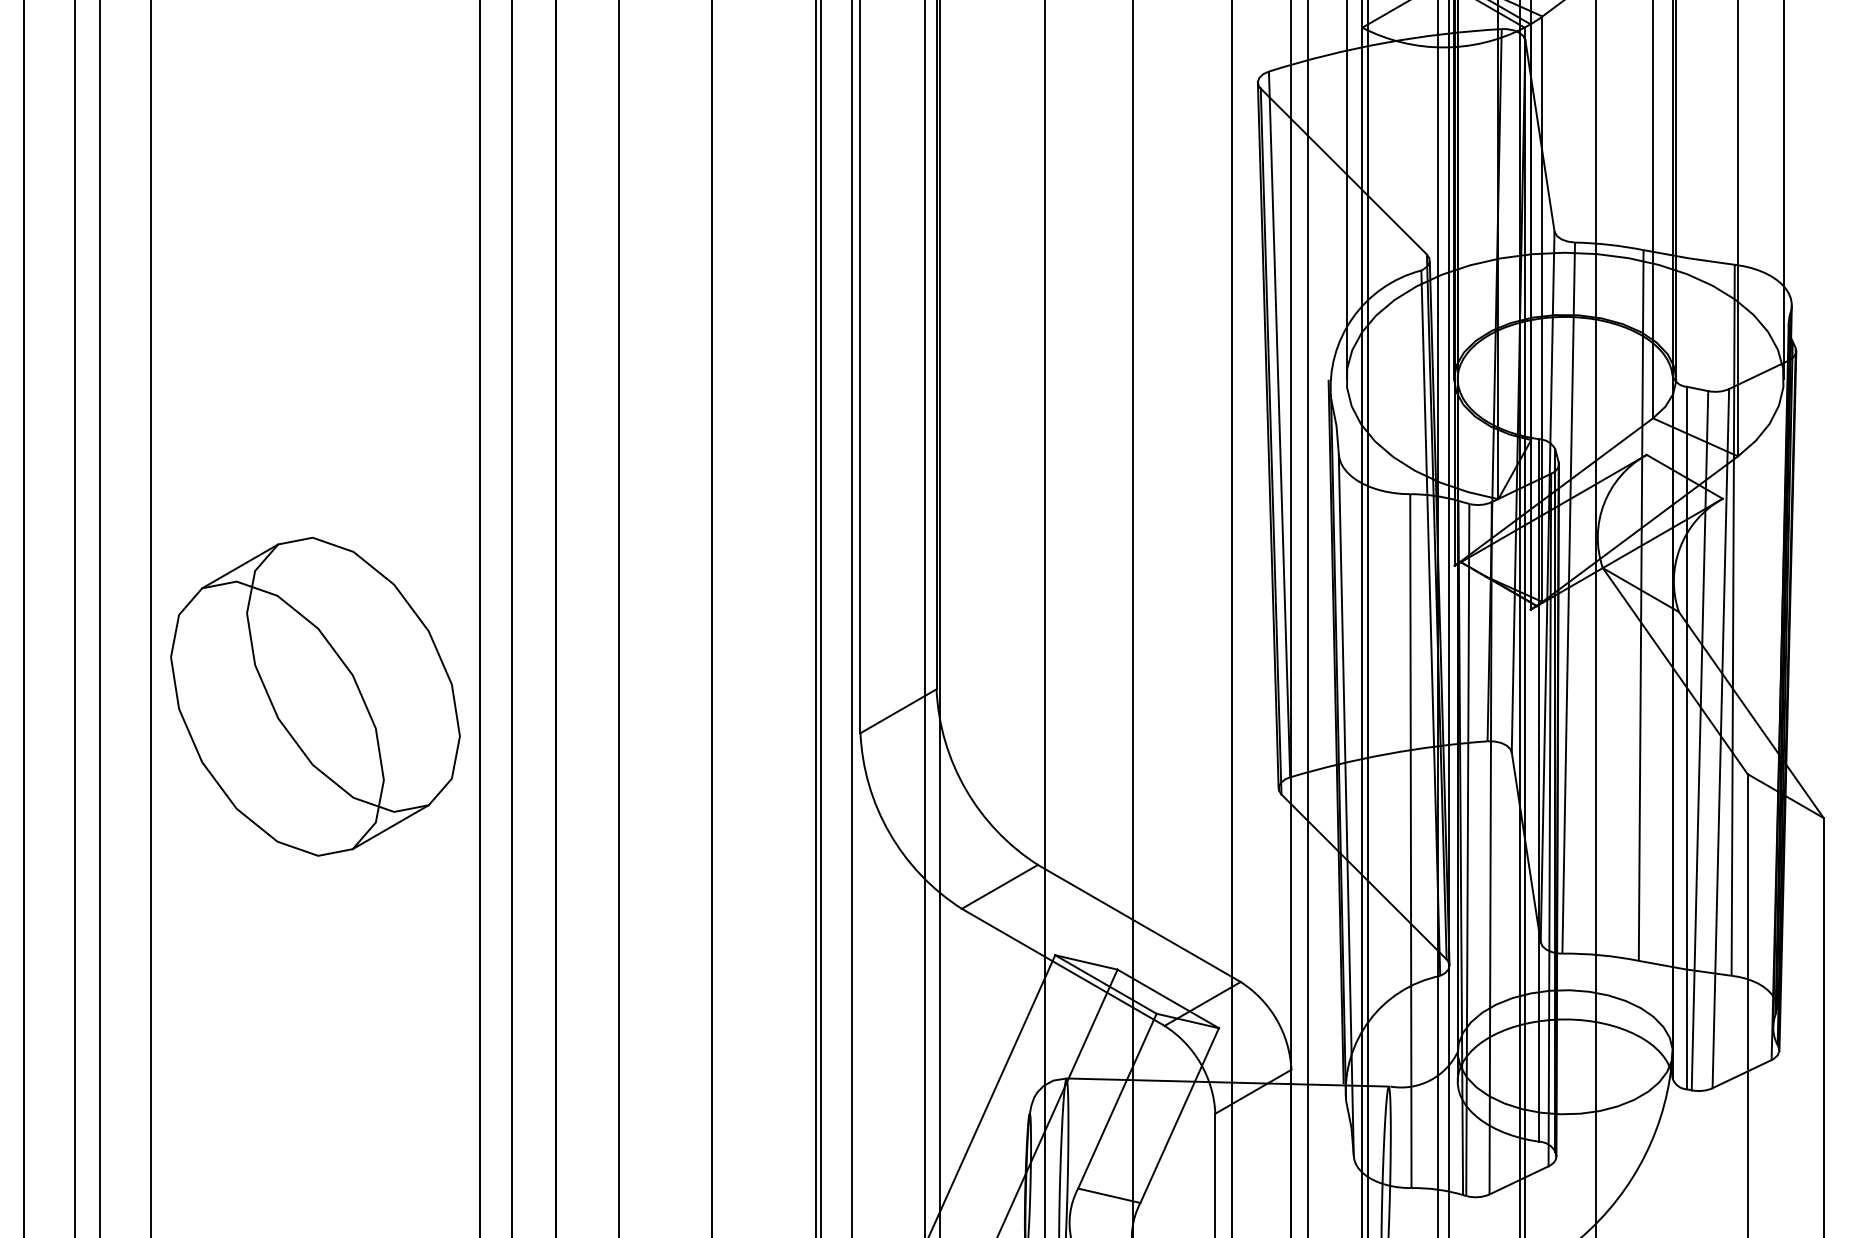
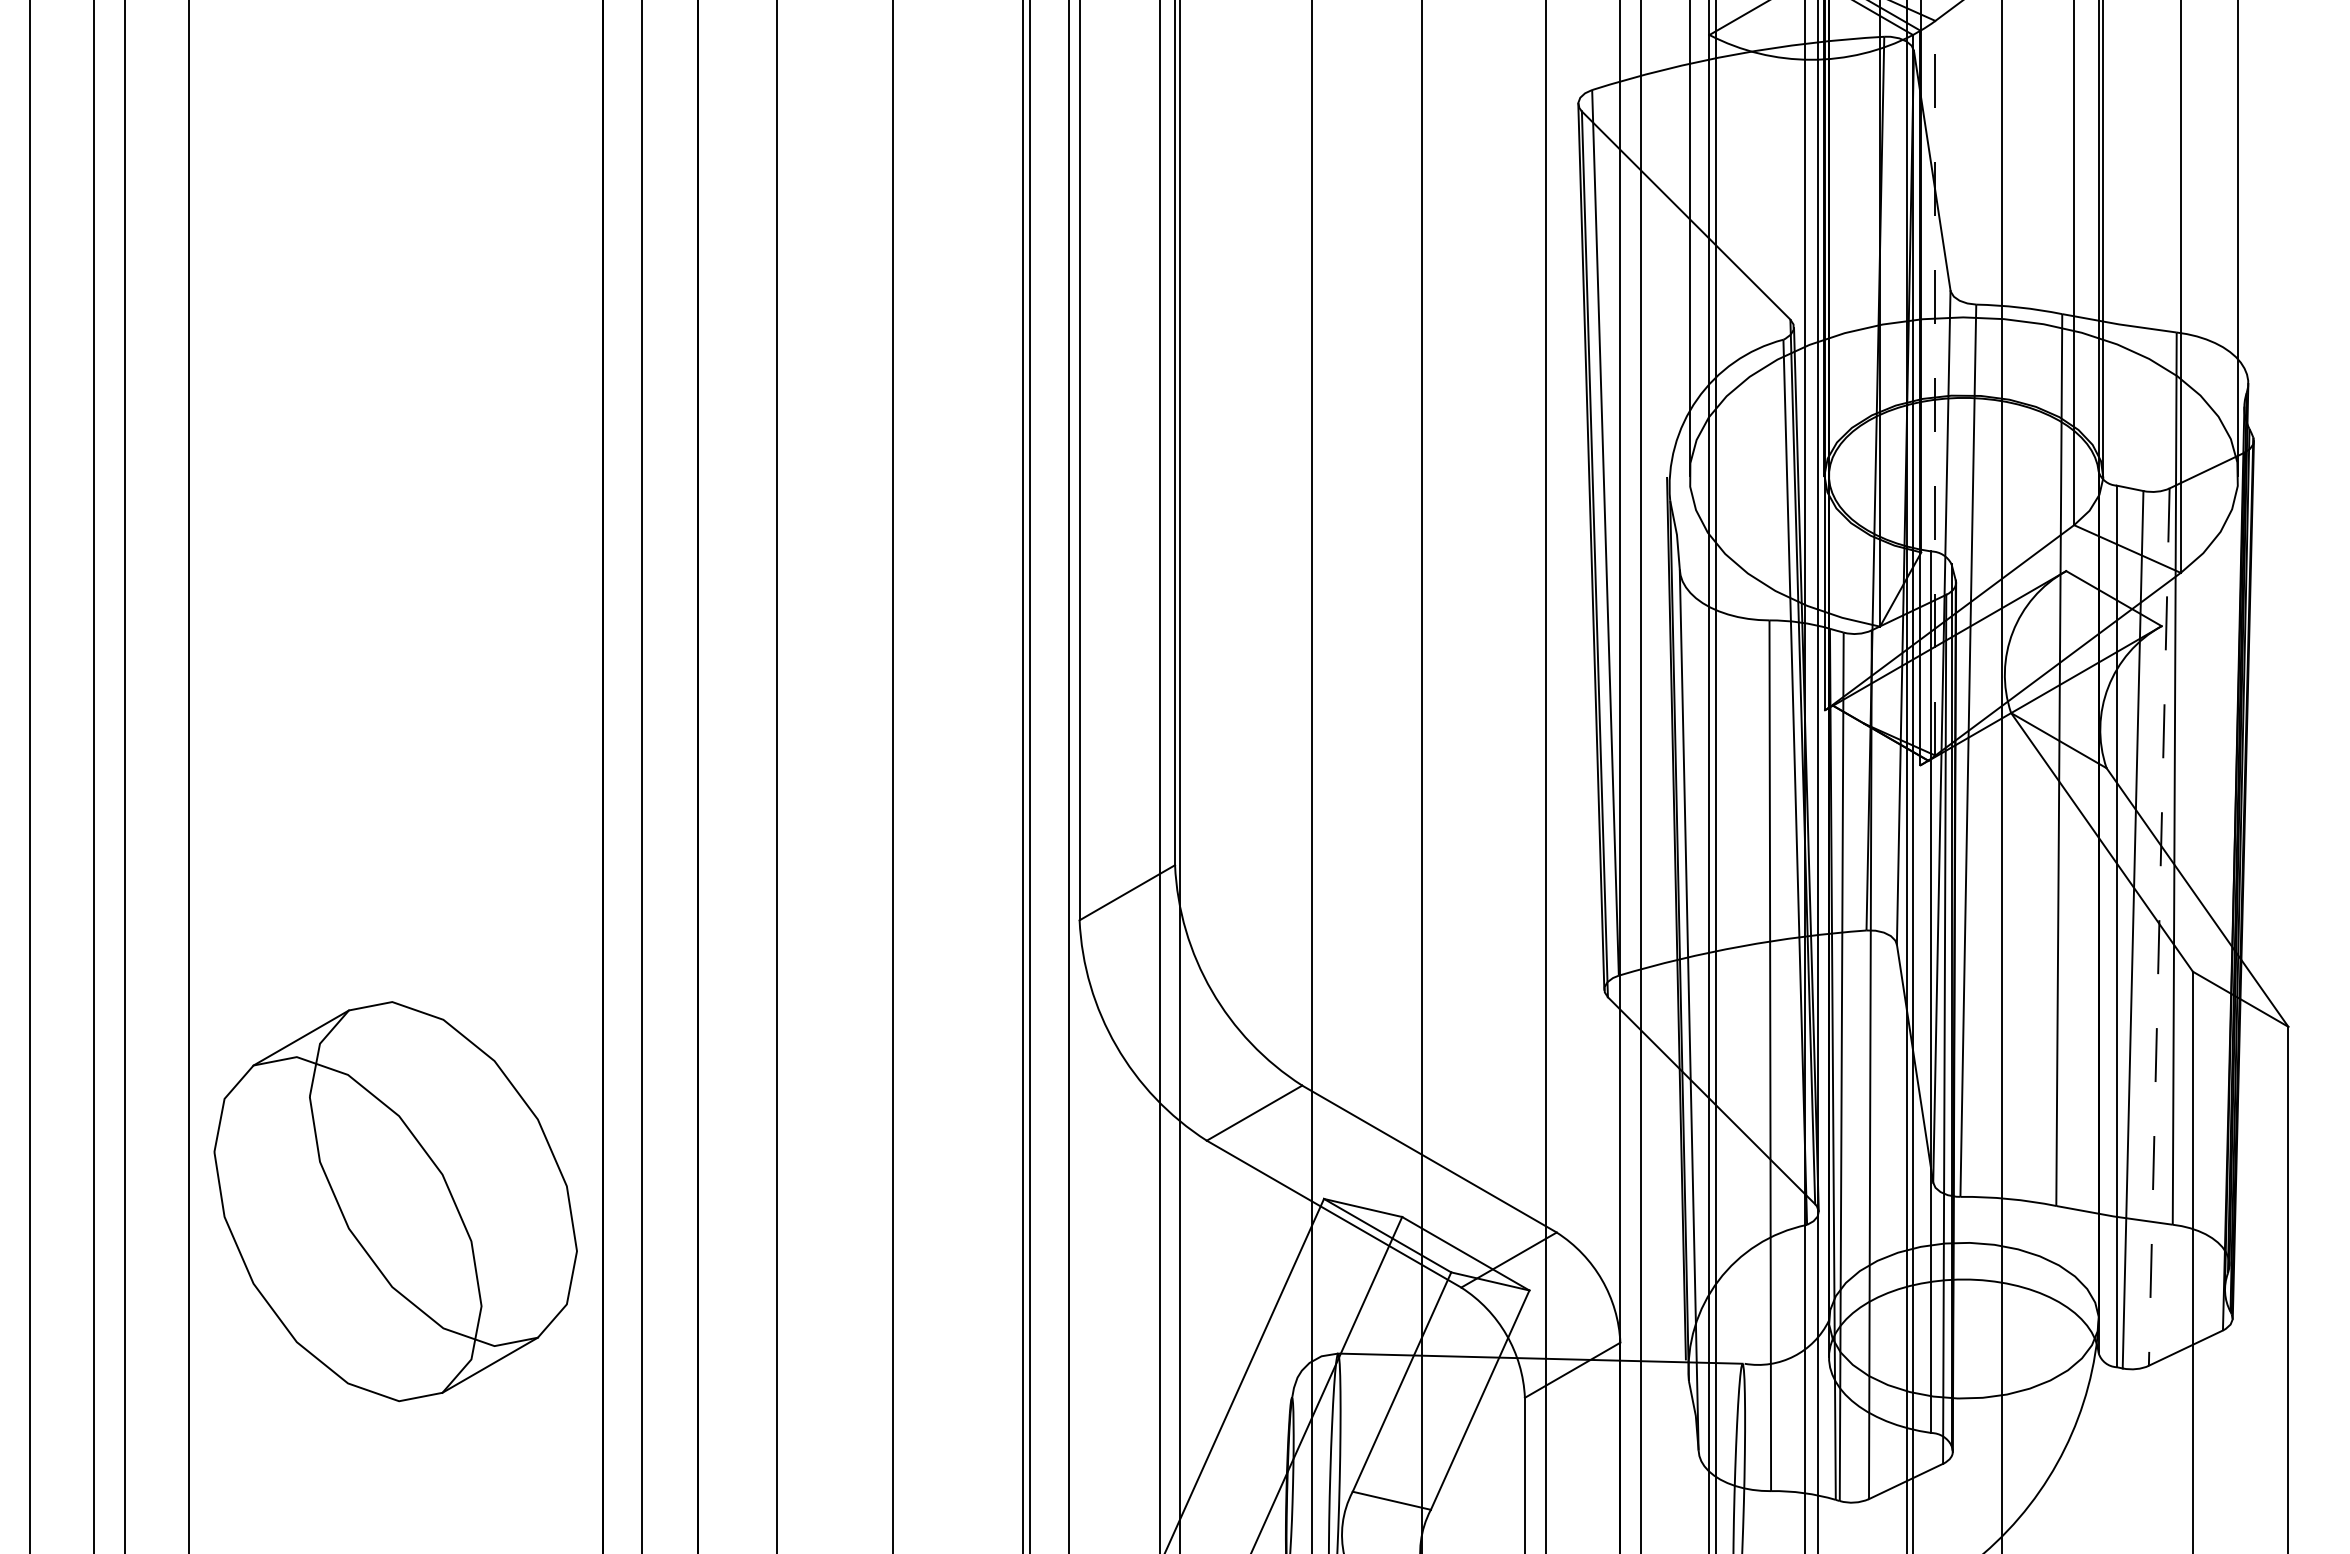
line: (1542, 308) -> (1935, 387), solid -> dashed
part: (315, 696) -> (395, 1201), moved
line: (1721, 738) -> (2159, 927), solid -> dashed

